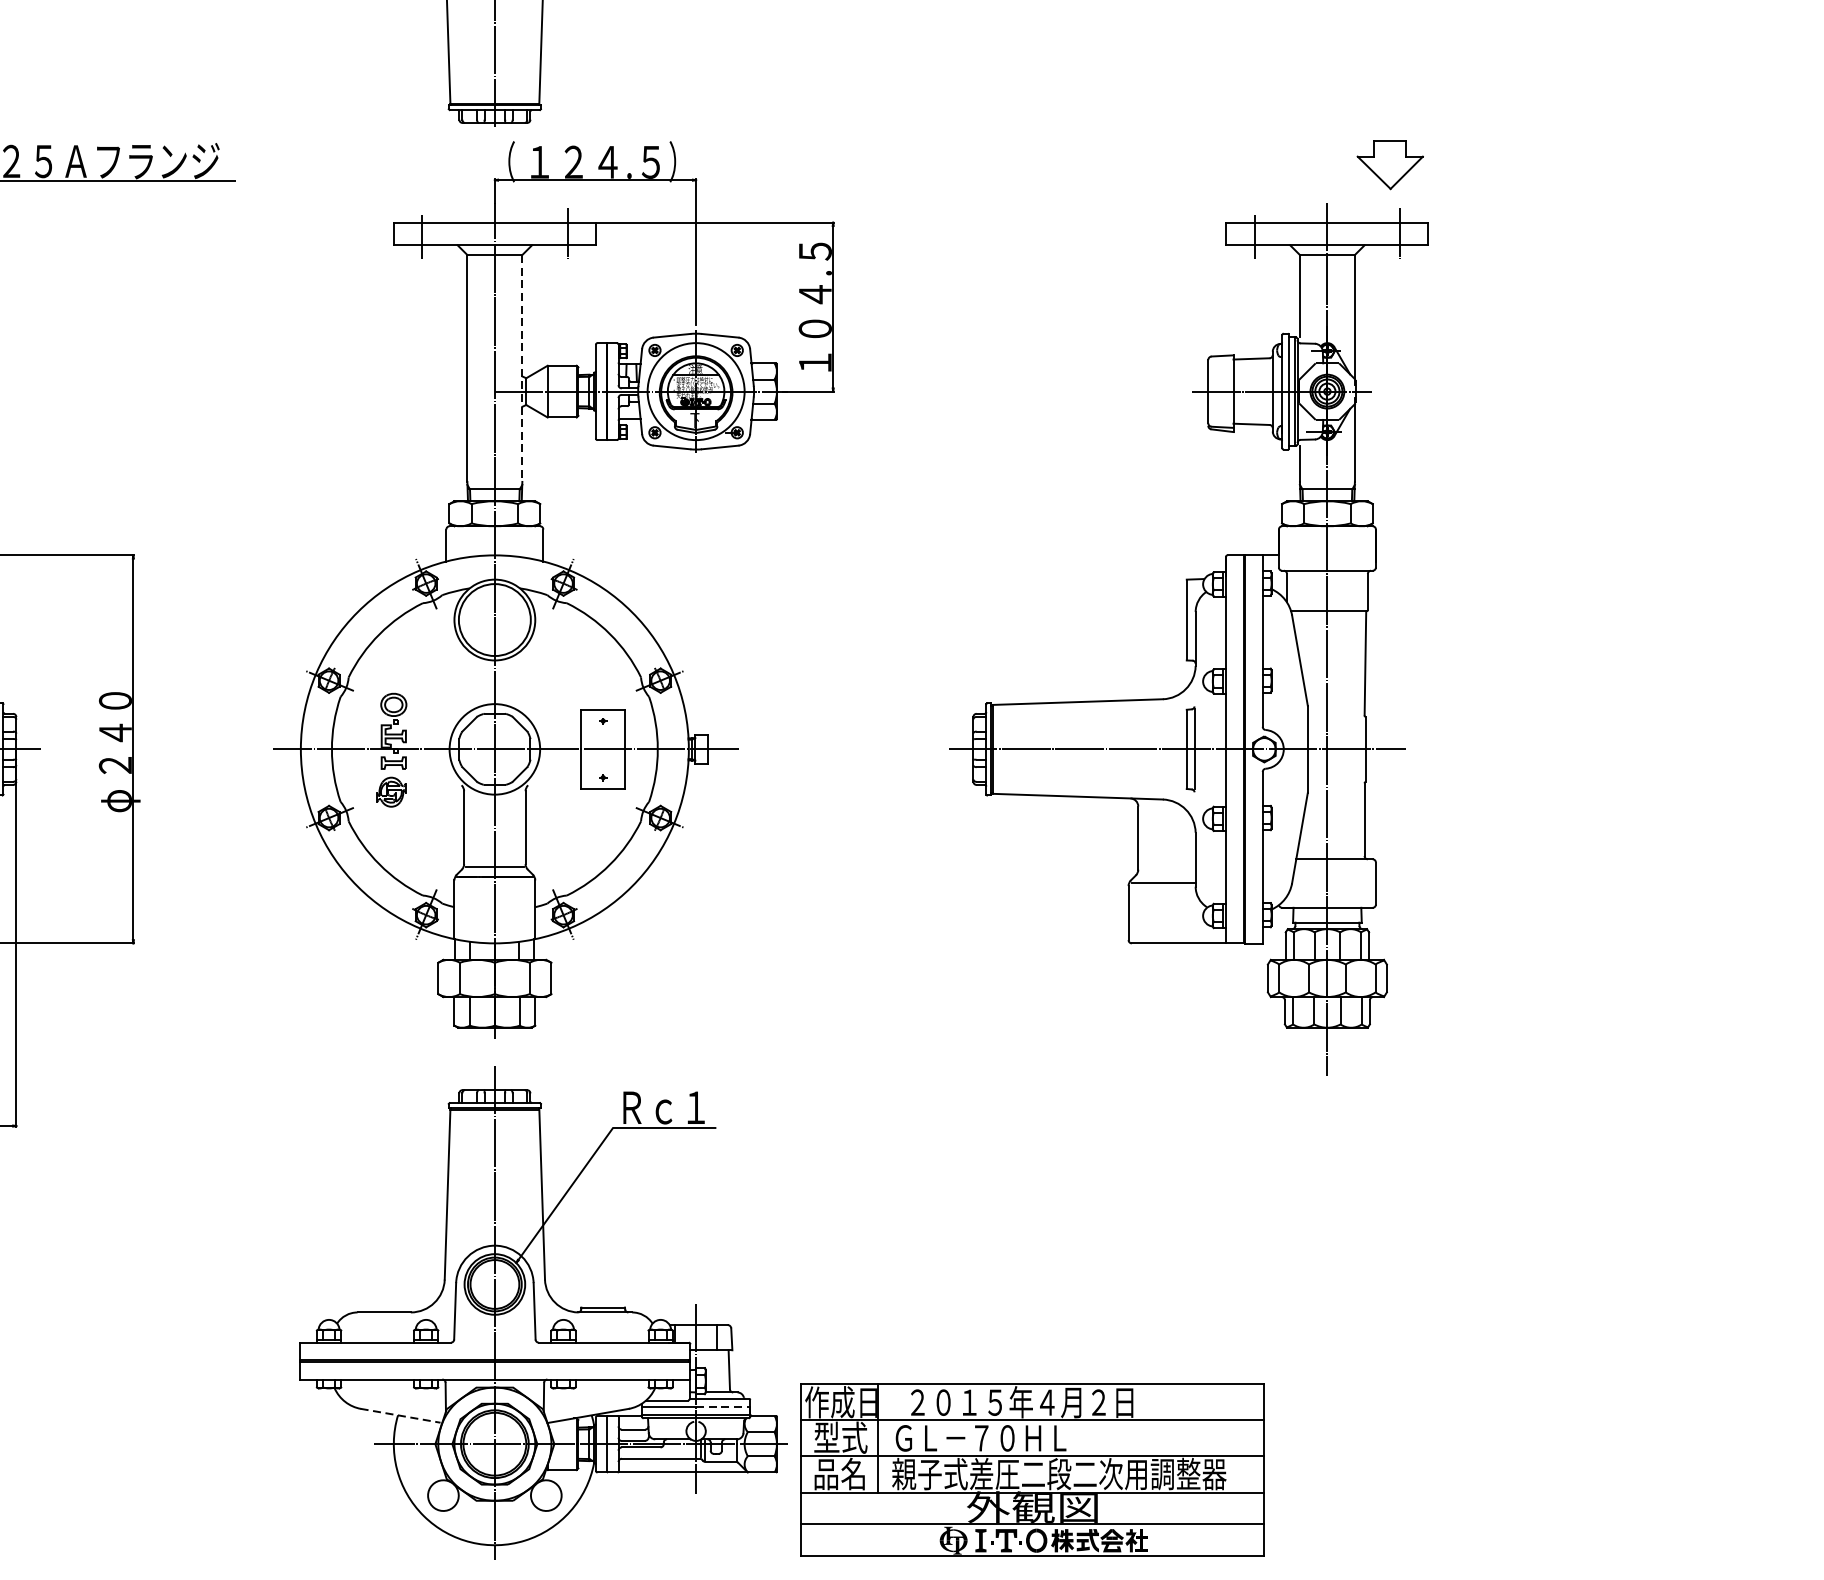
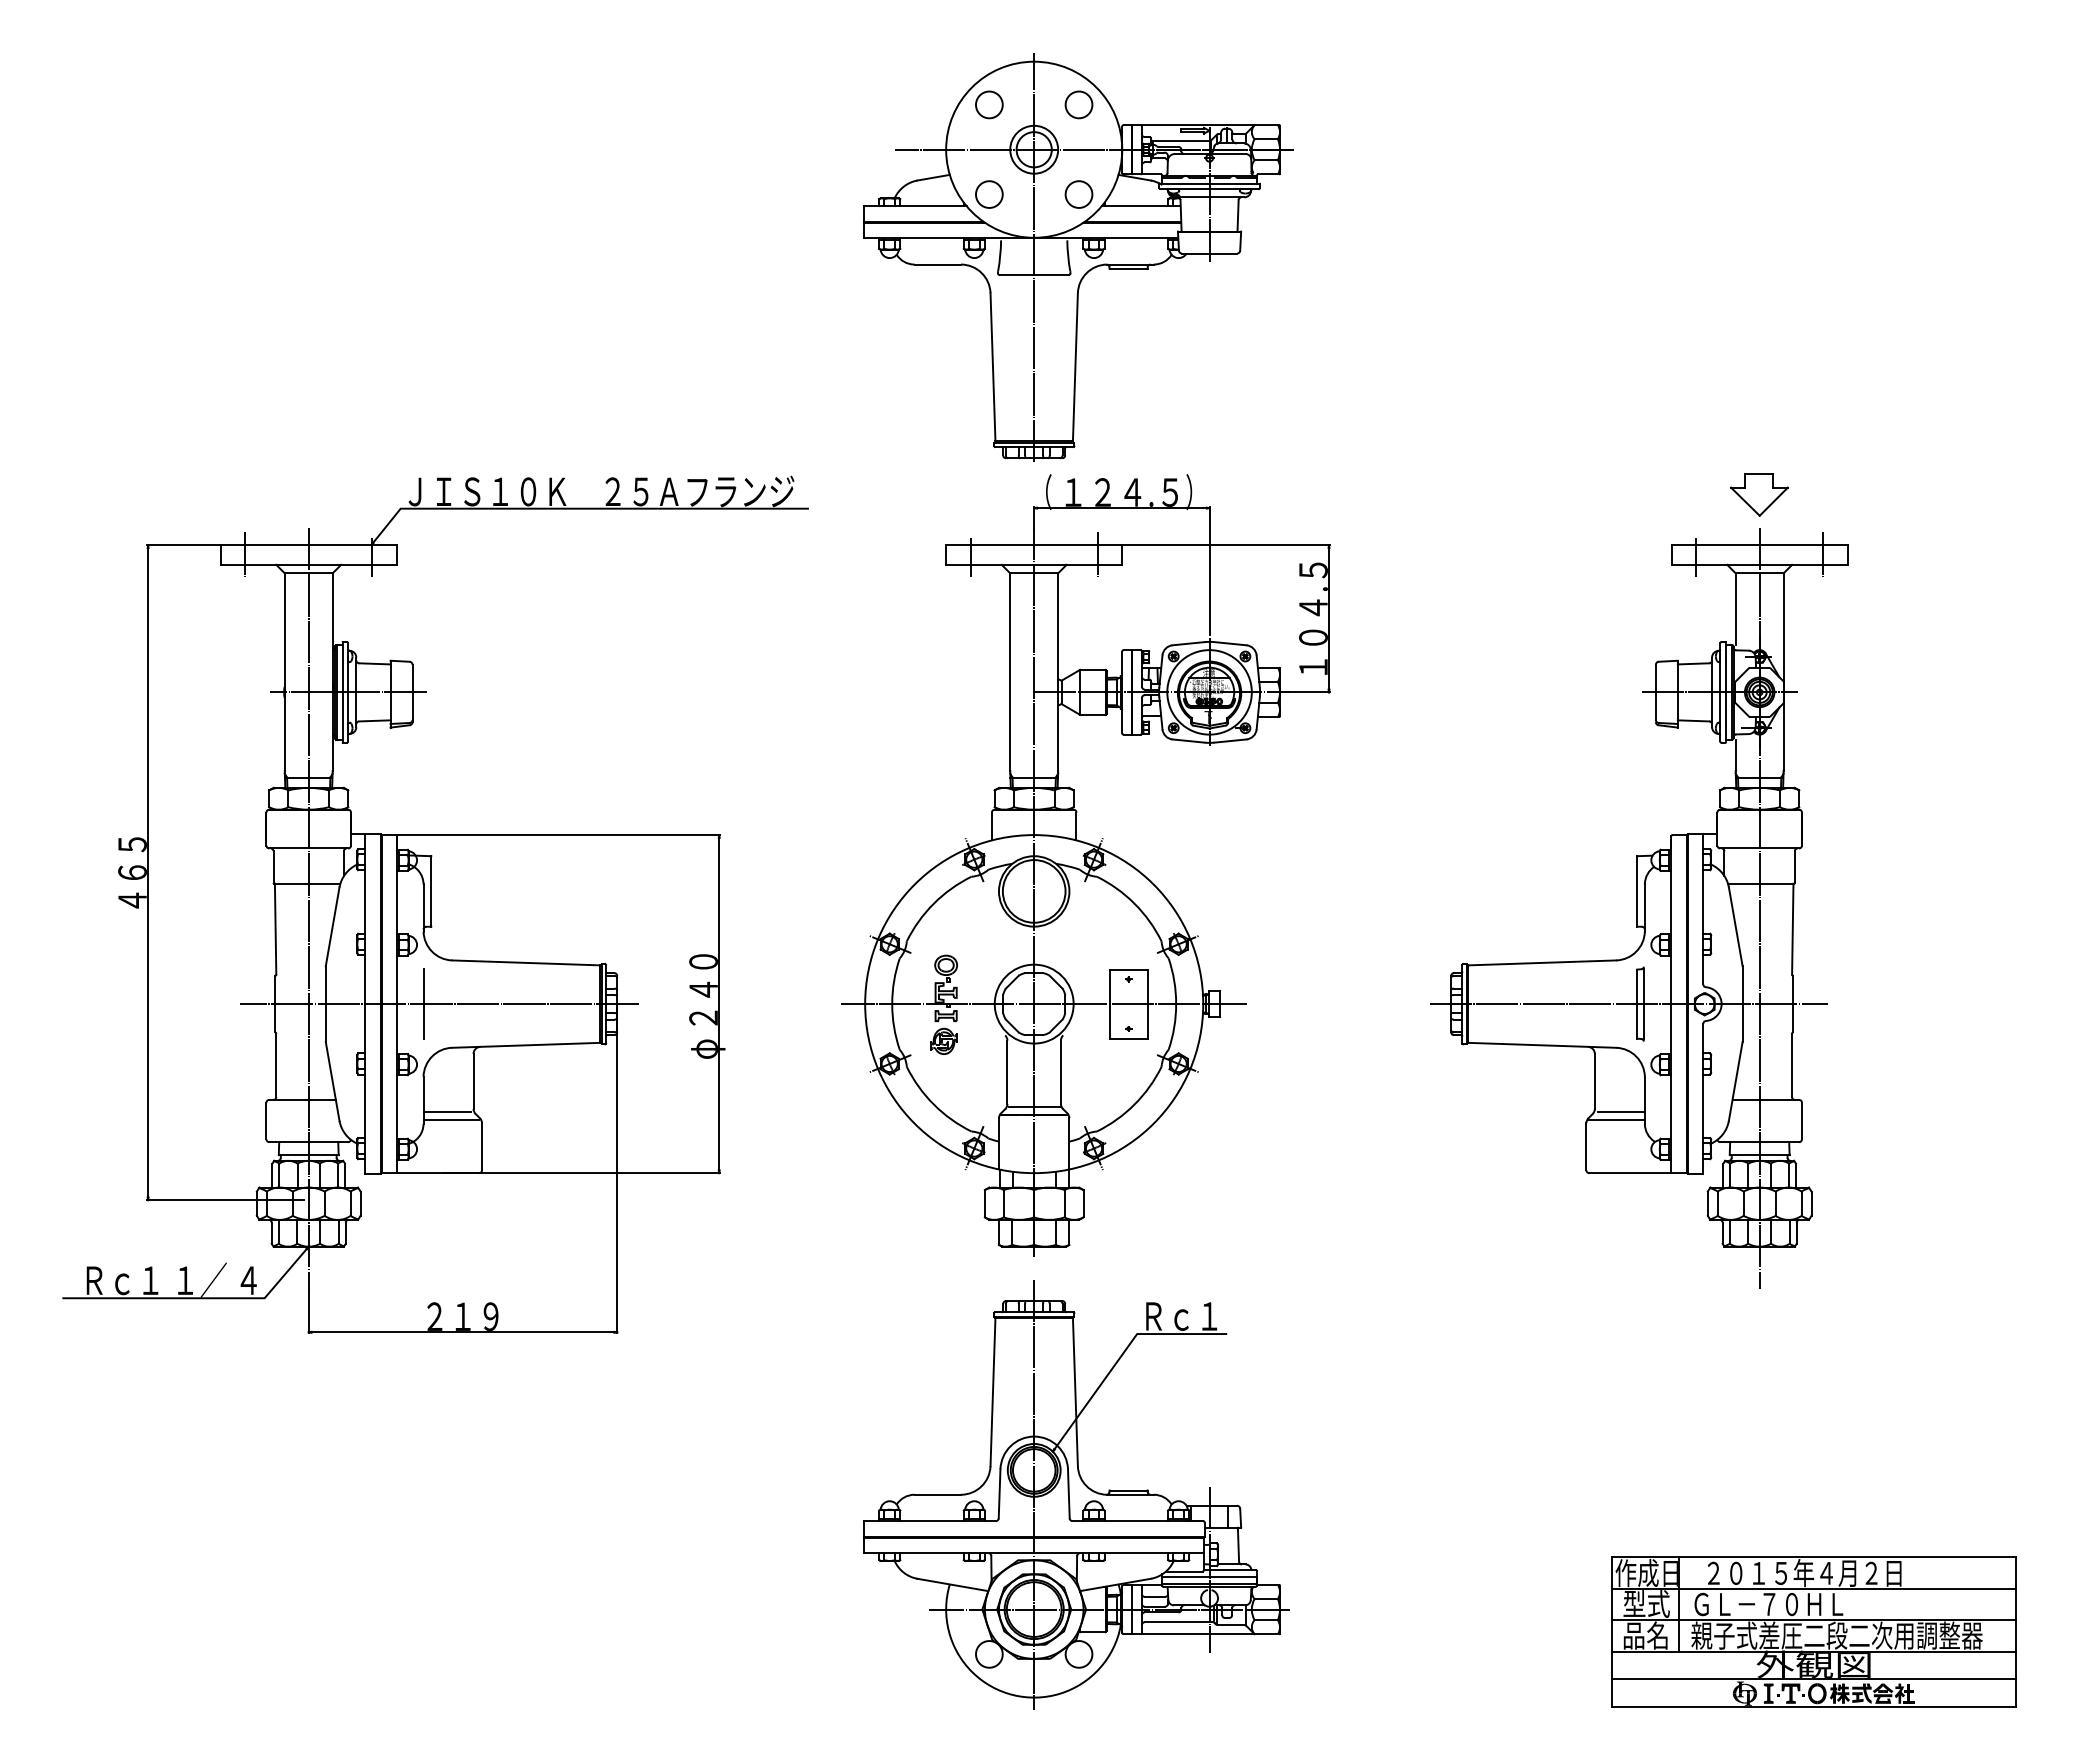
part: (1390, 164) -> (1759, 494), moved
line: (522, 368) -> (1058, 672), dashed -> solid
line: (1167, 872) -> (1620, 1111), added
line: (723, 1407) -> (1233, 1577), dashed -> solid
line: (401, 1415) -> (952, 1584), dashed -> solid
part: (1032, 1469) -> (1813, 1631), moved

